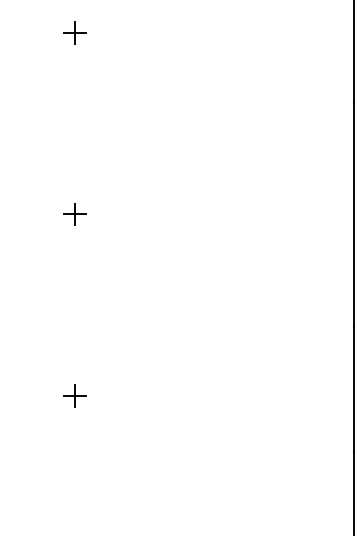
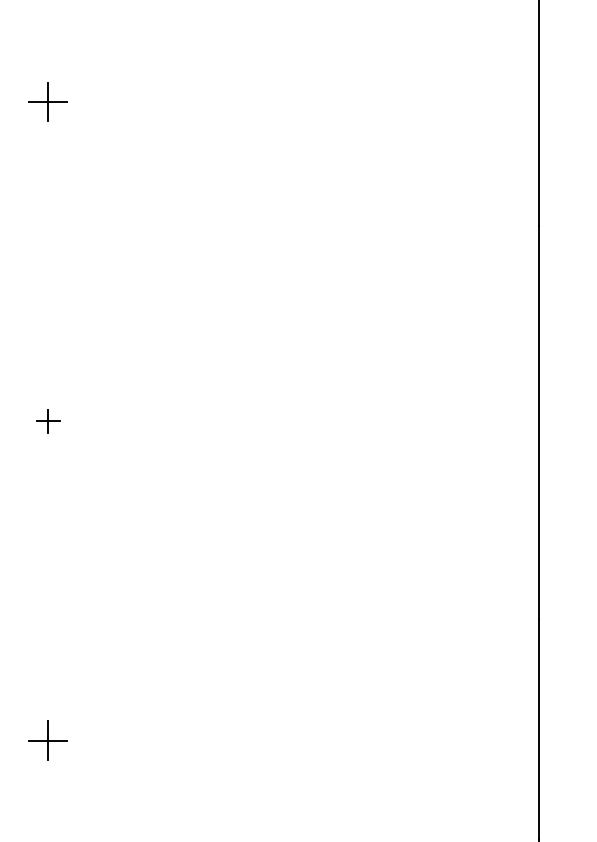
part: (74, 214) -> (47, 421), size x0.6

